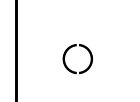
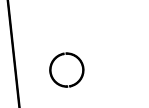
part: (68, 67) -> (57, 81), moved

